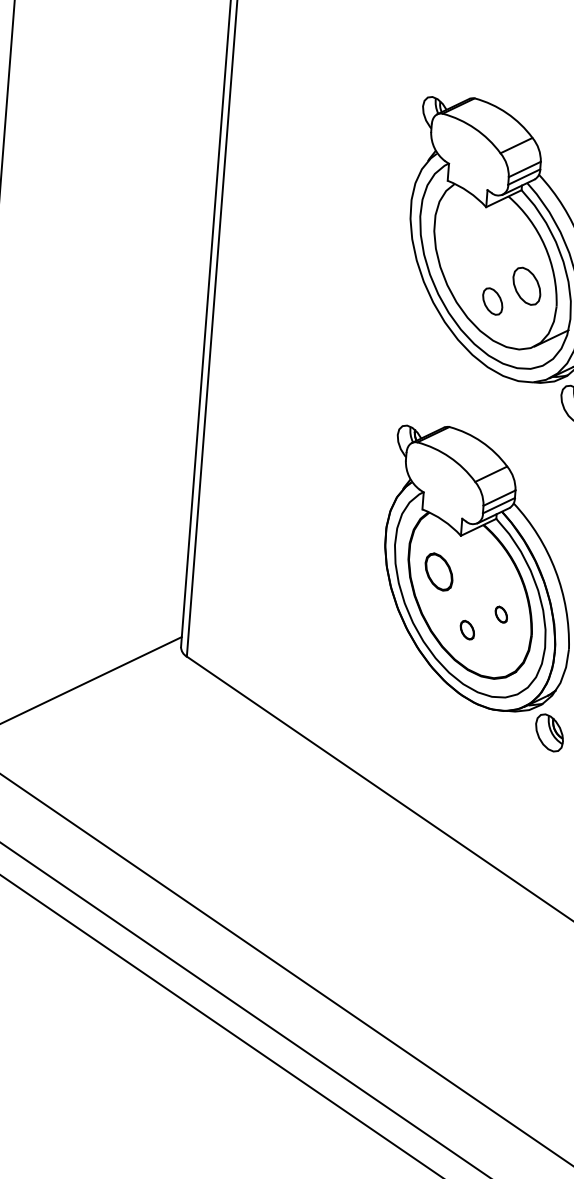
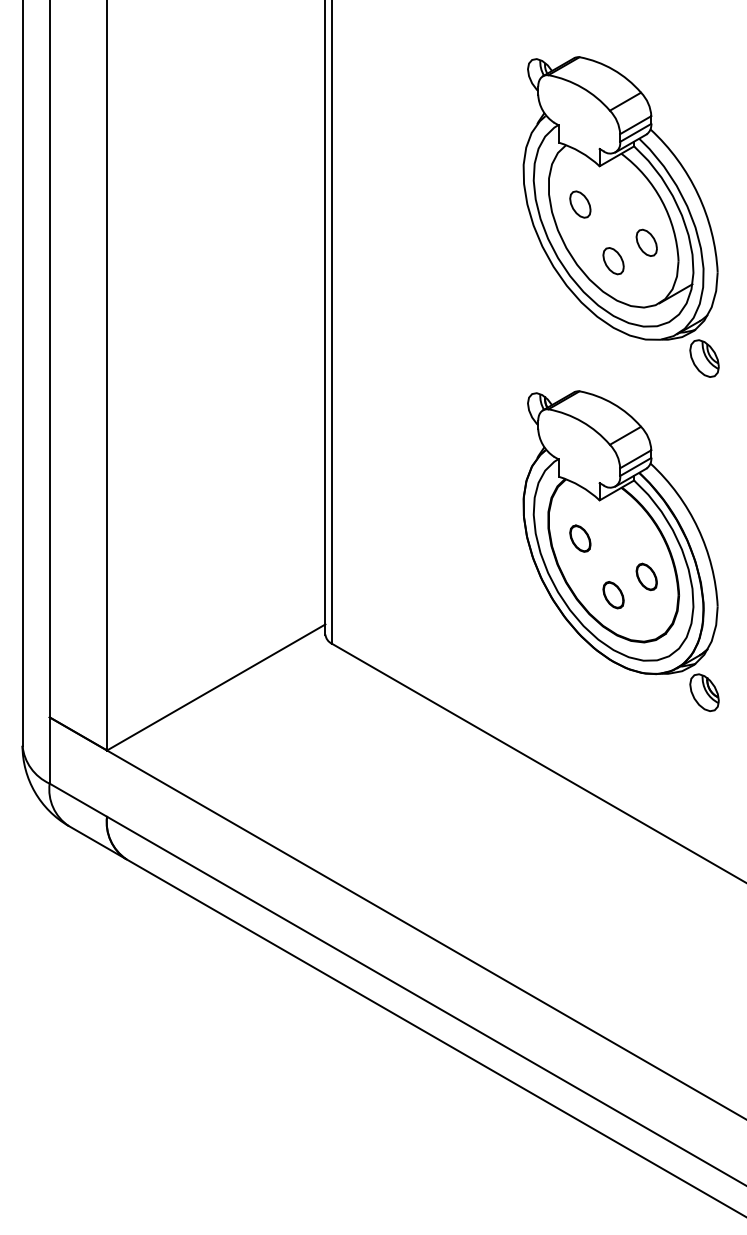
part: (464, 243) -> (580, 204), added
part: (526, 285) -> (646, 242), size x0.71
part: (439, 571) -> (580, 538), size x0.71
part: (501, 614) -> (646, 576), size x1.67
part: (467, 630) -> (613, 595), size x1.43

